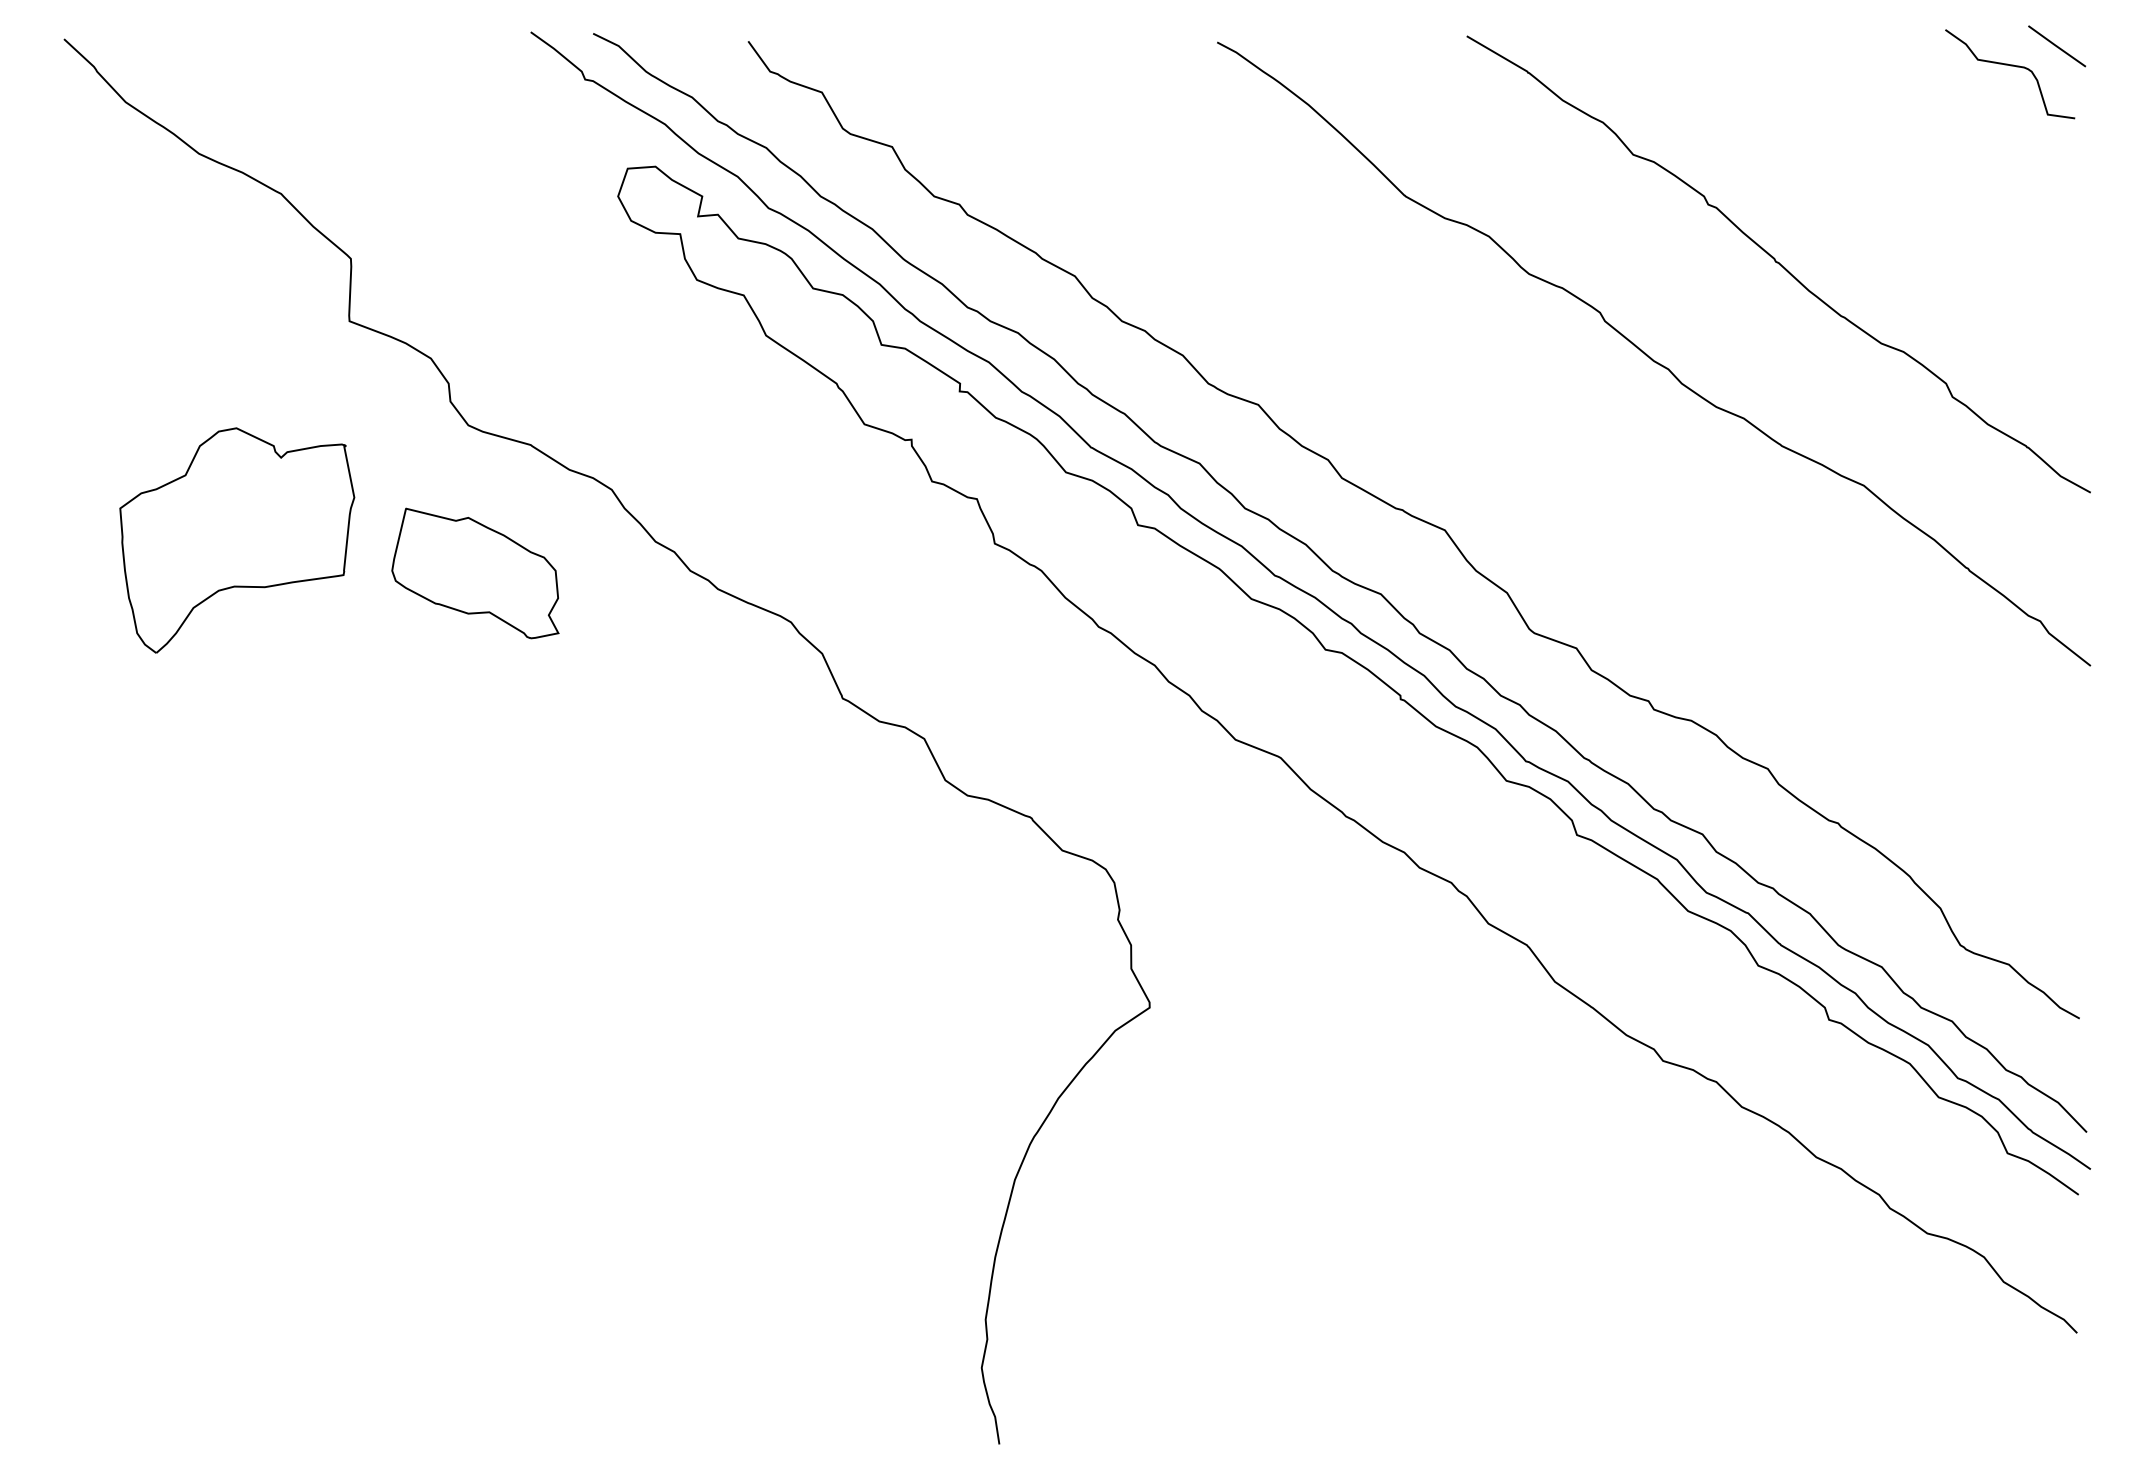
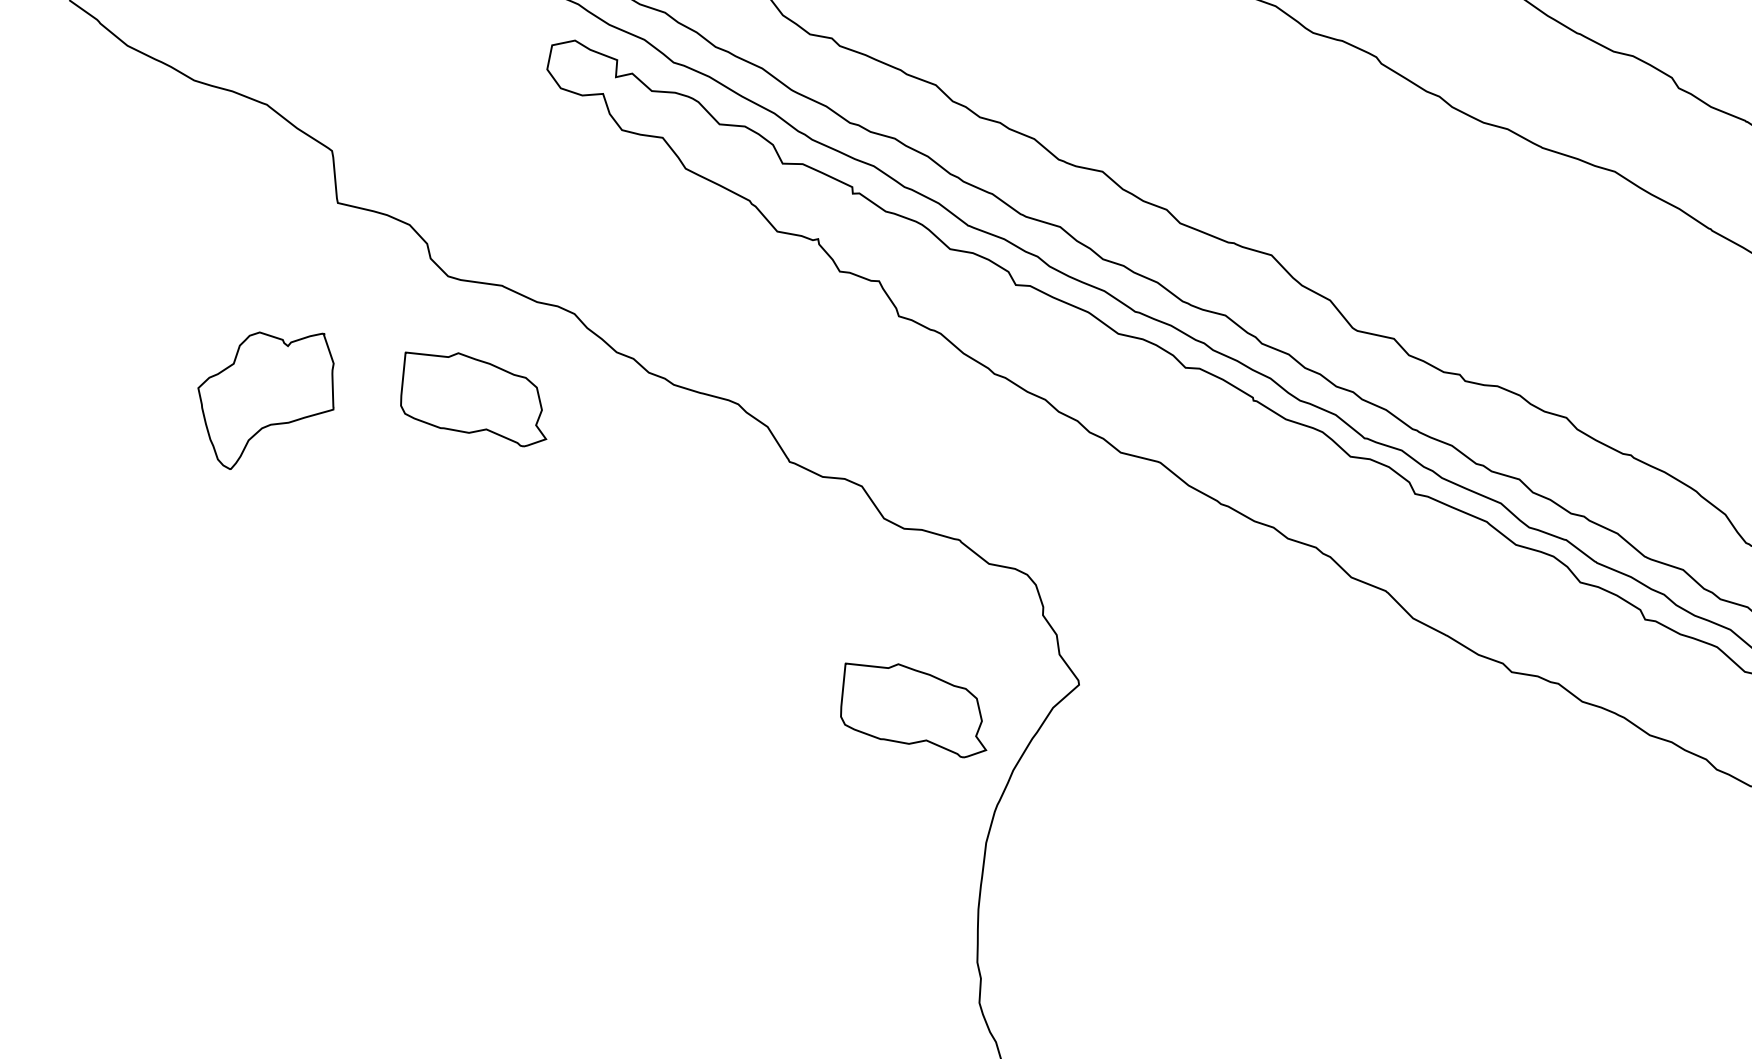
part: (237, 540) -> (269, 397), size x0.7
part: (946, 1010) -> (910, 709), added

